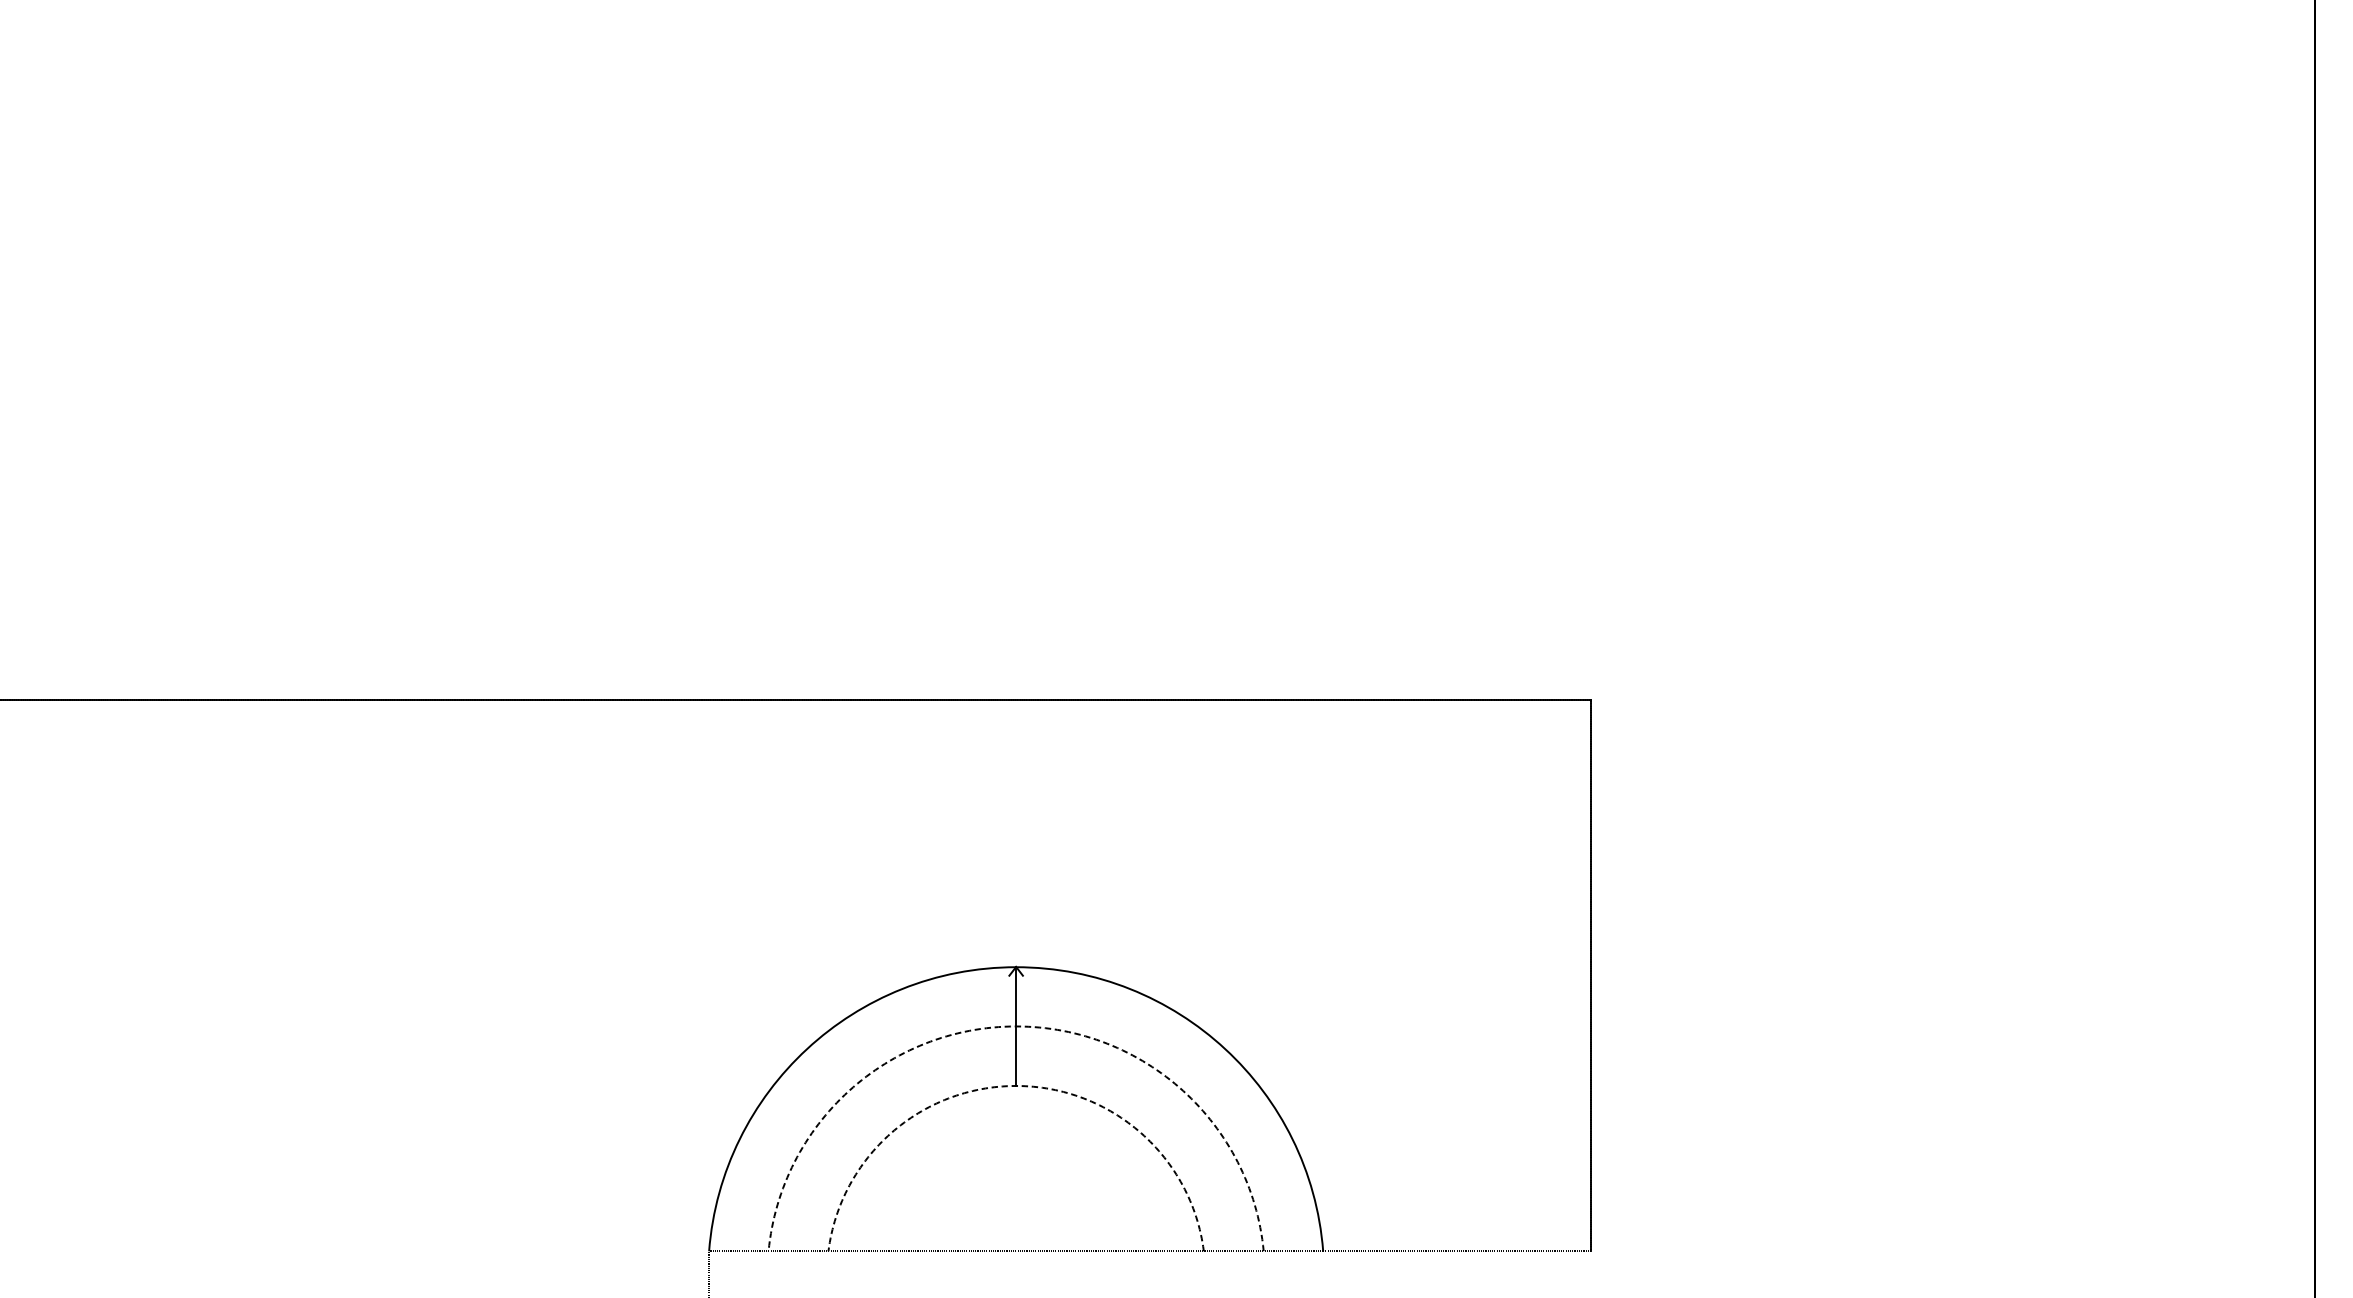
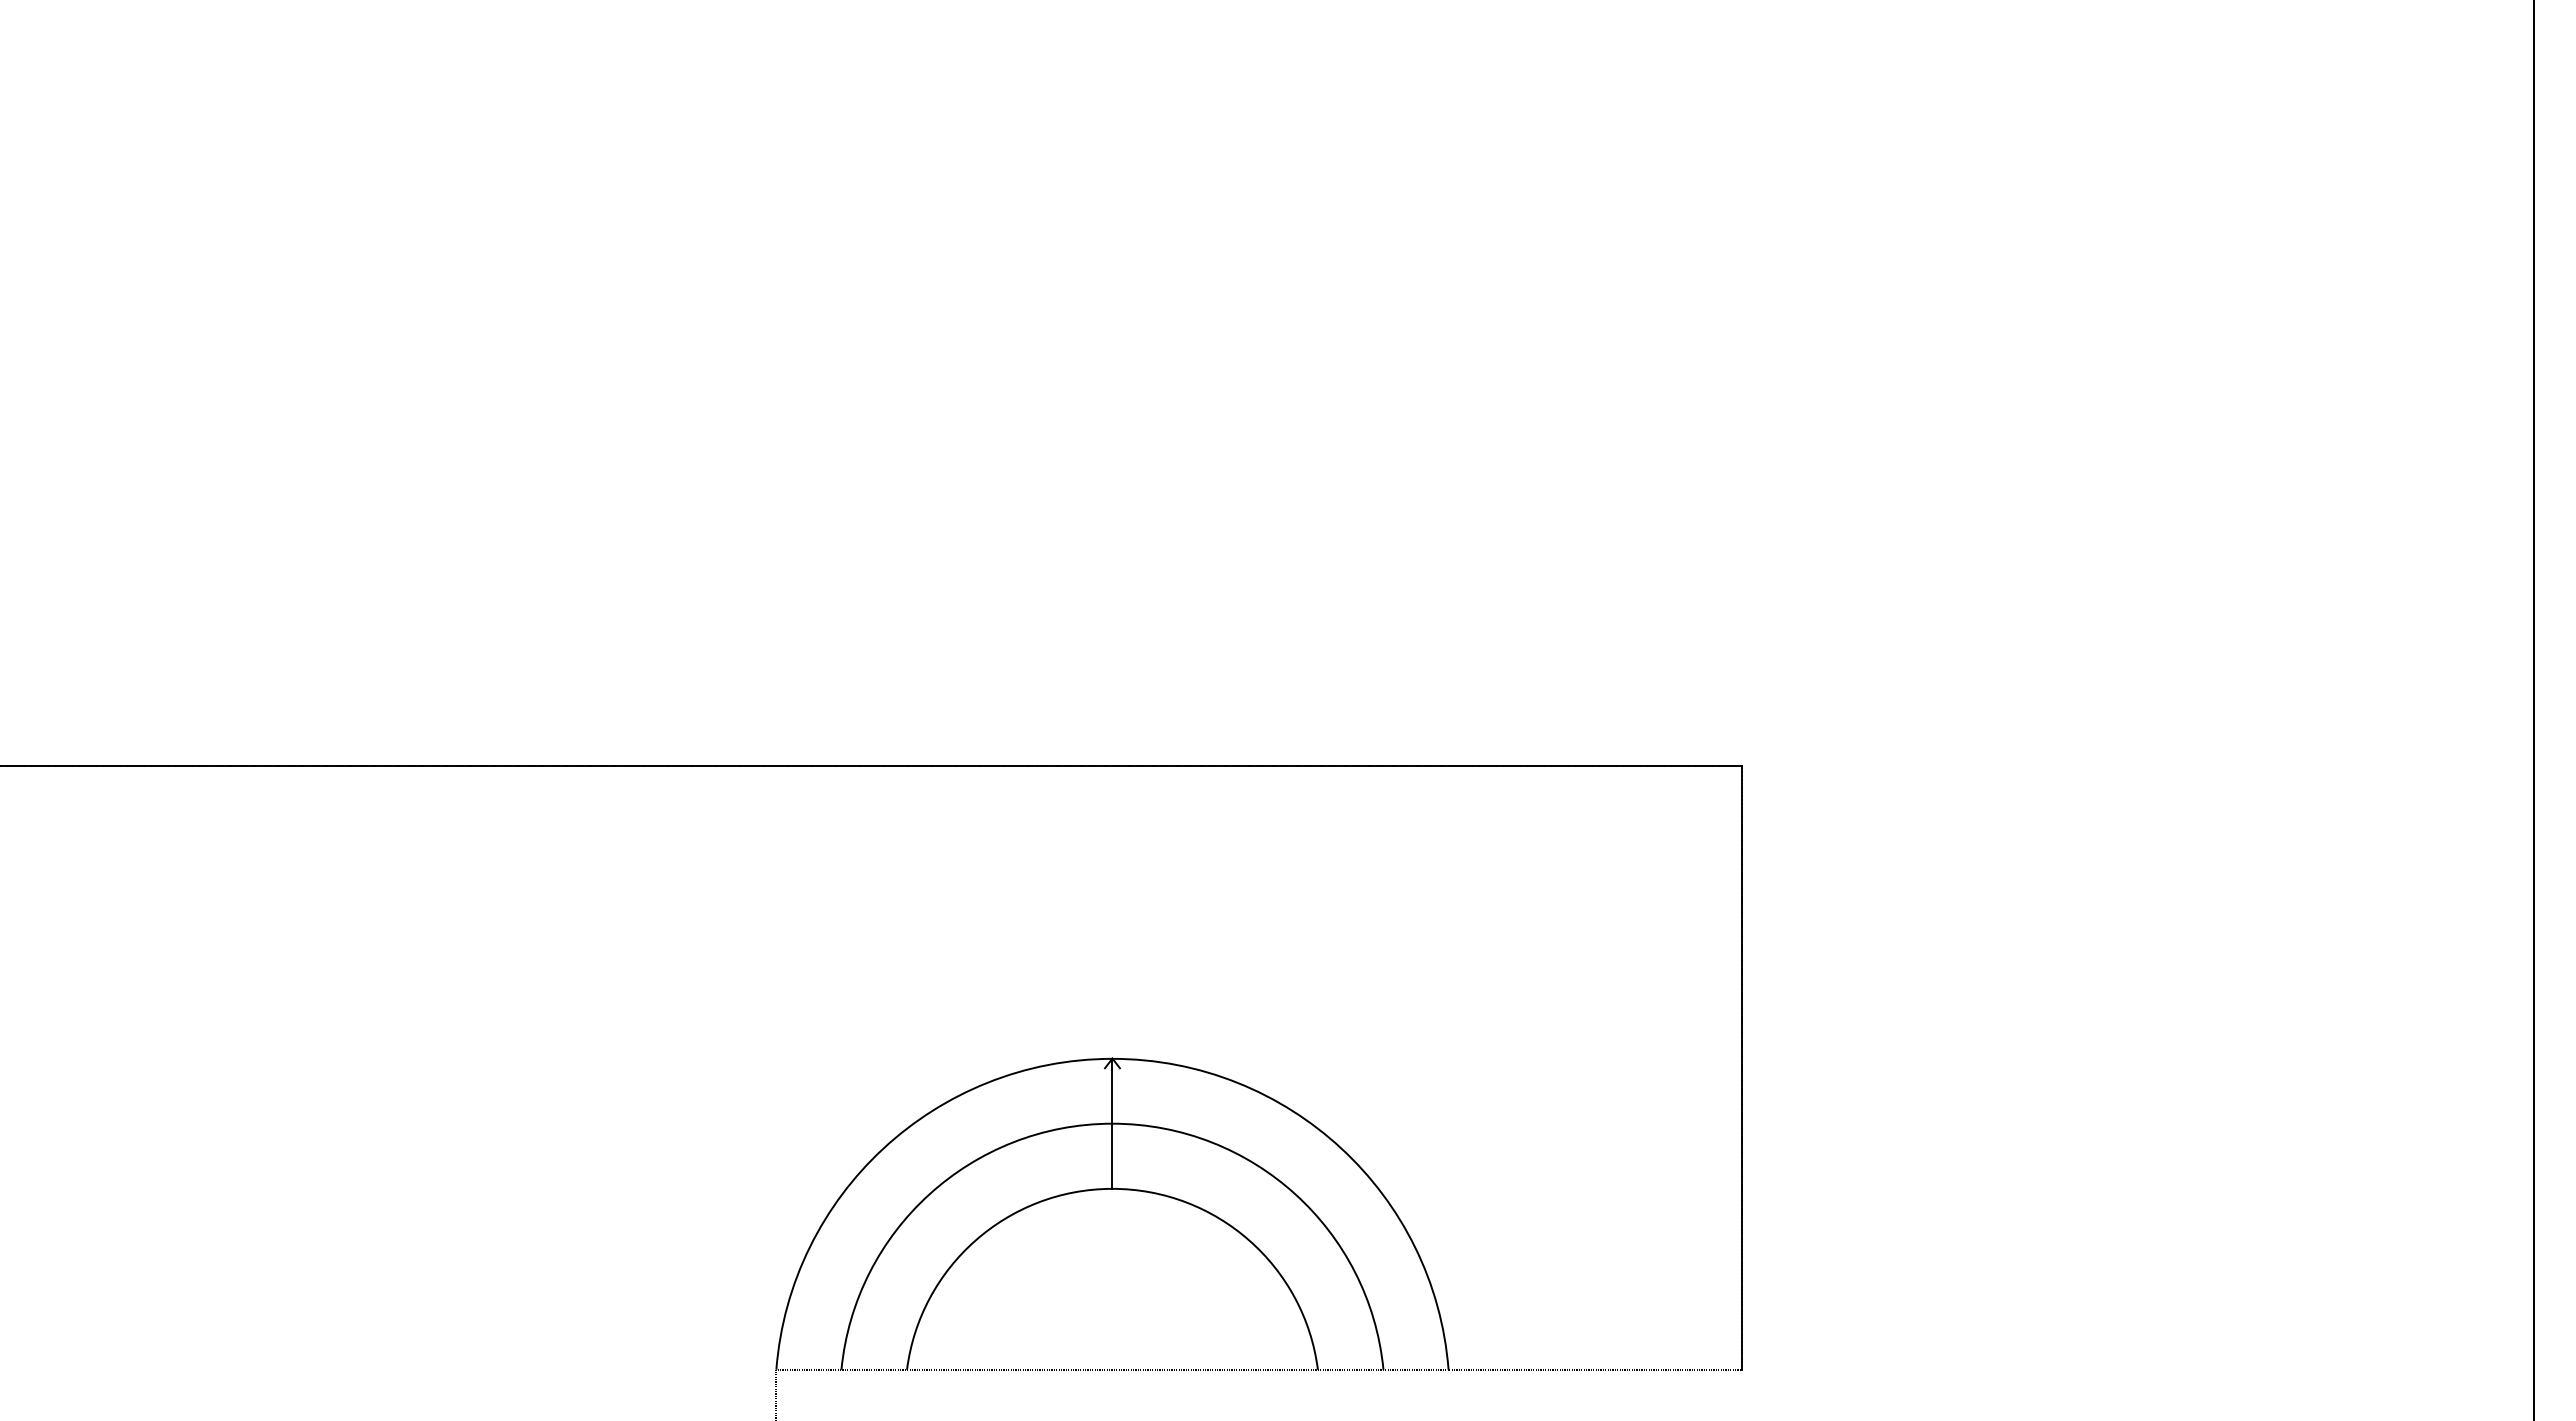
arc: (1016, 1026) -> (1112, 1123), dashed -> solid
arc: (1016, 1085) -> (1112, 1188), dashed -> solid

